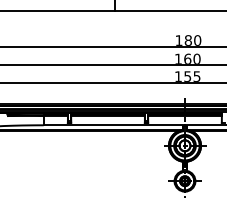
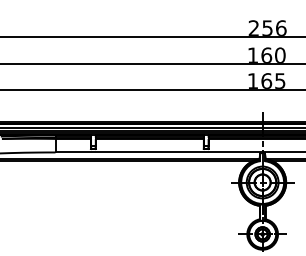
text: (188, 40) -> (267, 28), 180 -> 256
text: (187, 76) -> (266, 80), 155 -> 165

